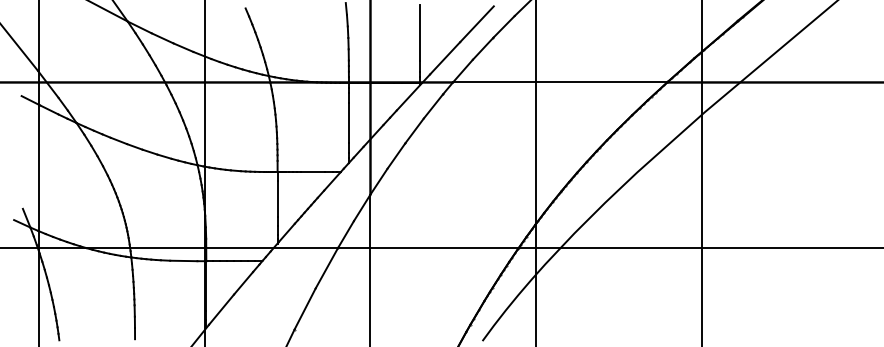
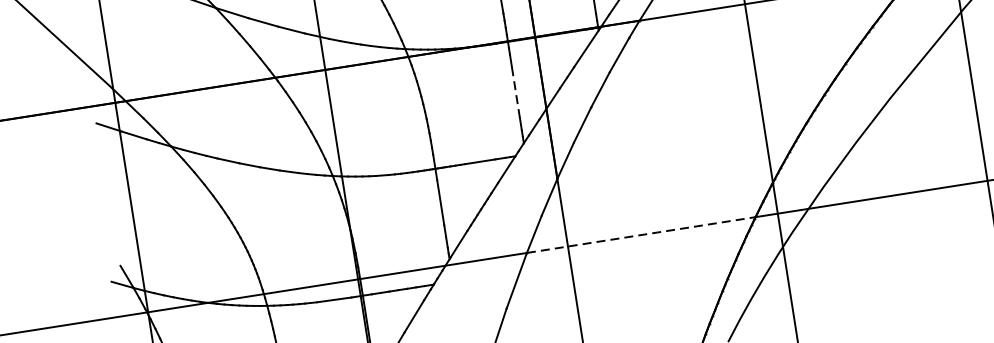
line: (348, 122) -> (515, 92), solid -> dashed
line: (428, 248) -> (641, 235), solid -> dashed

